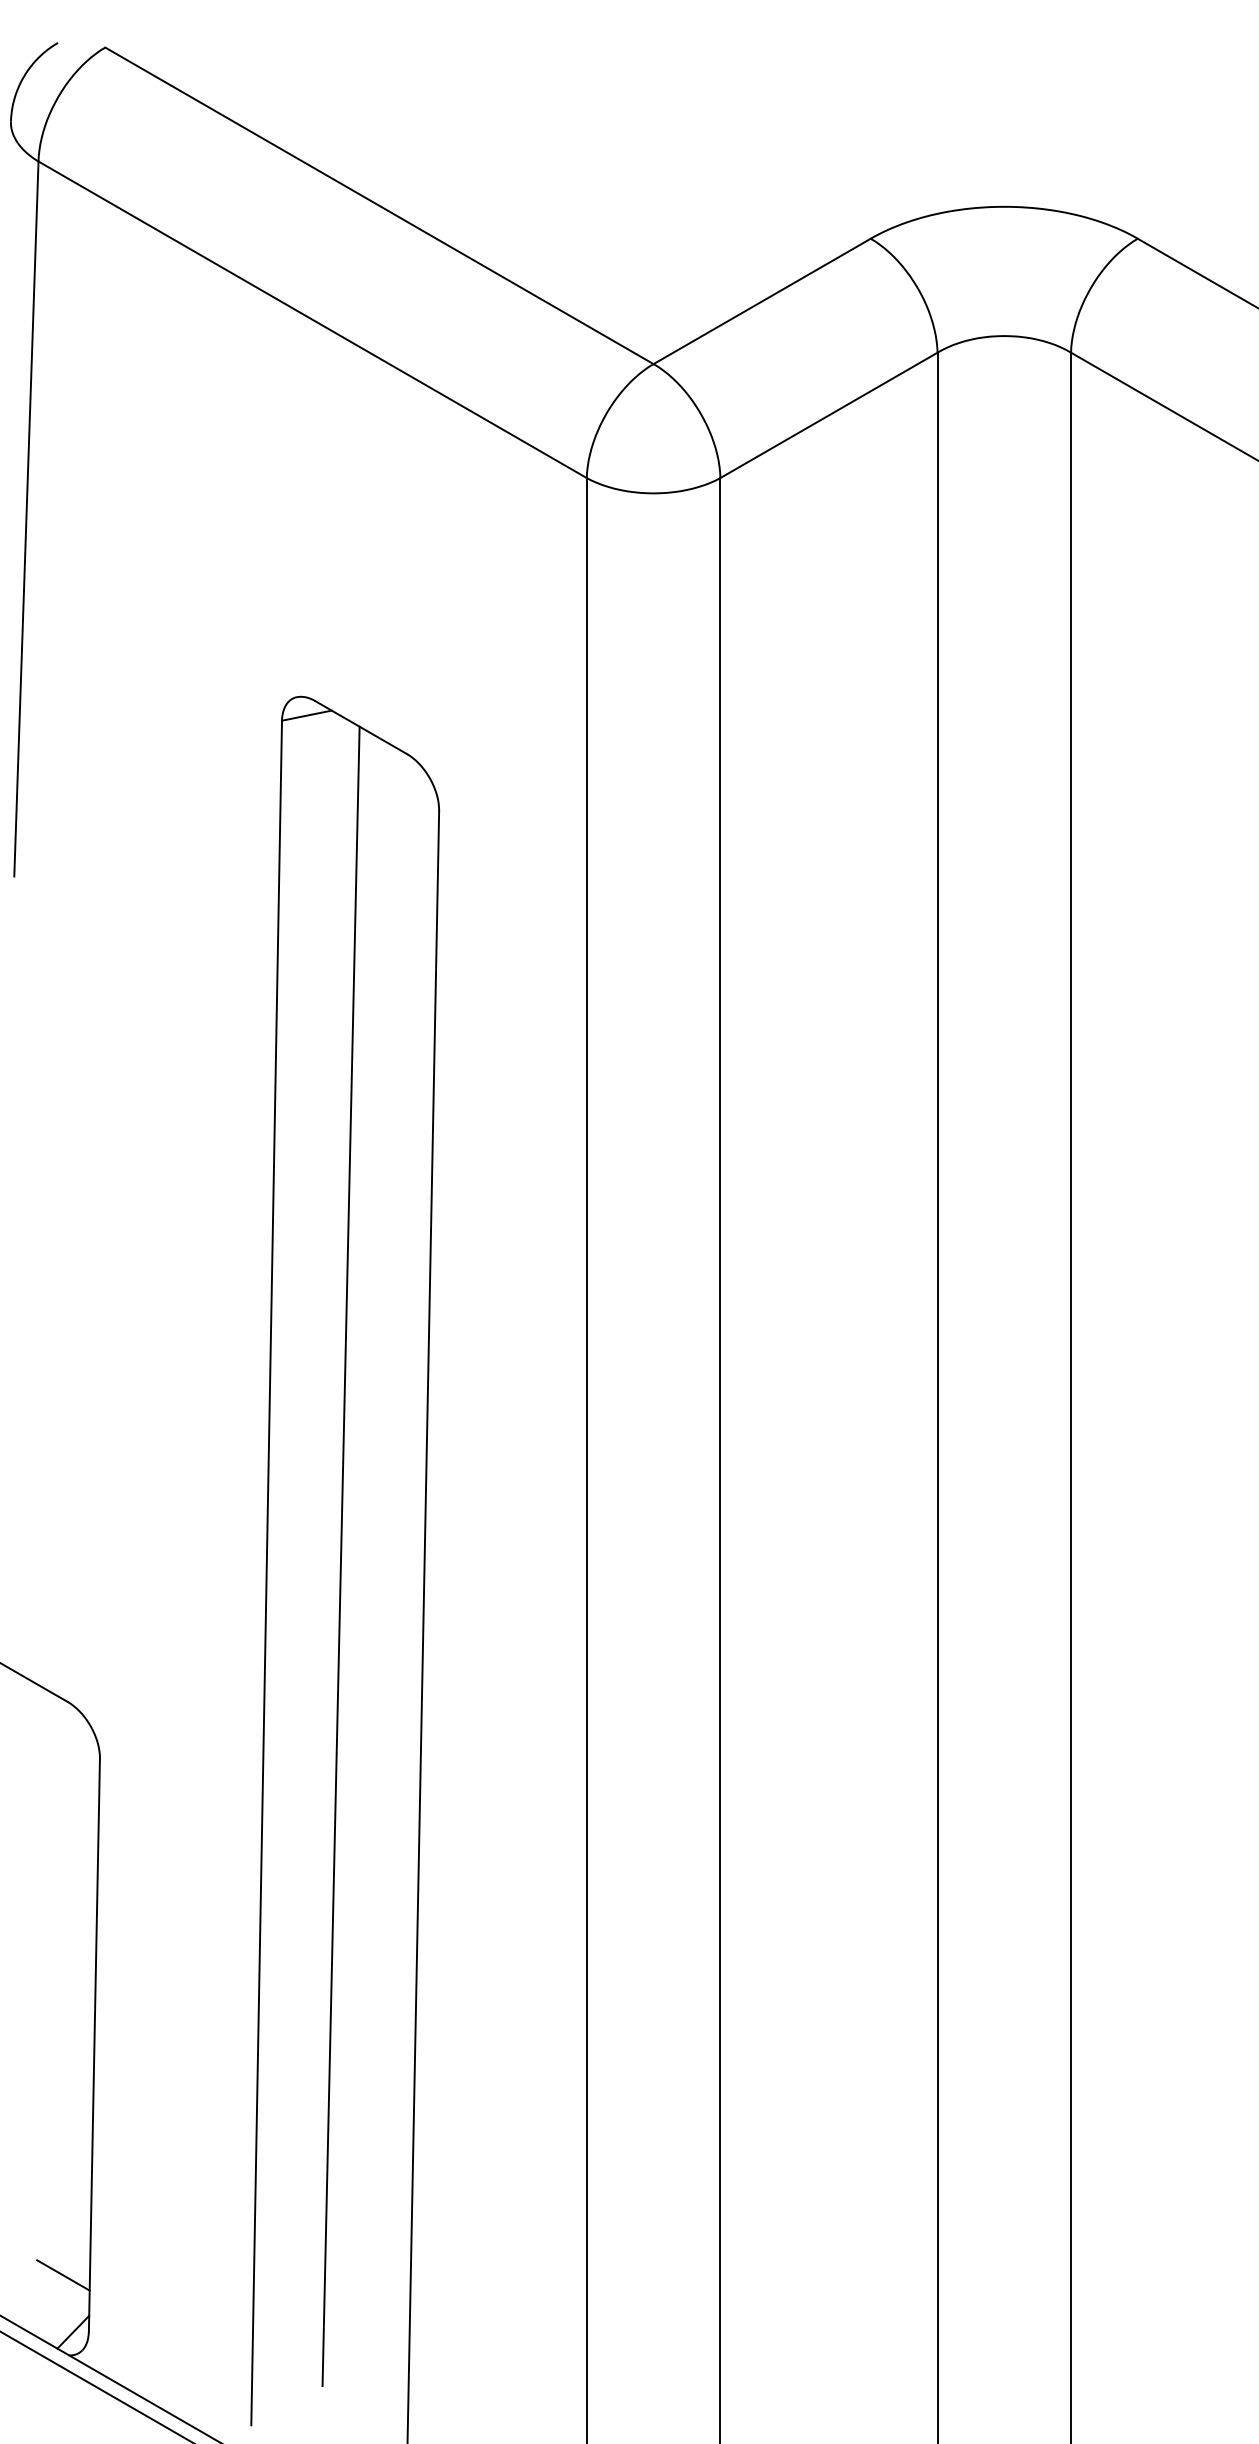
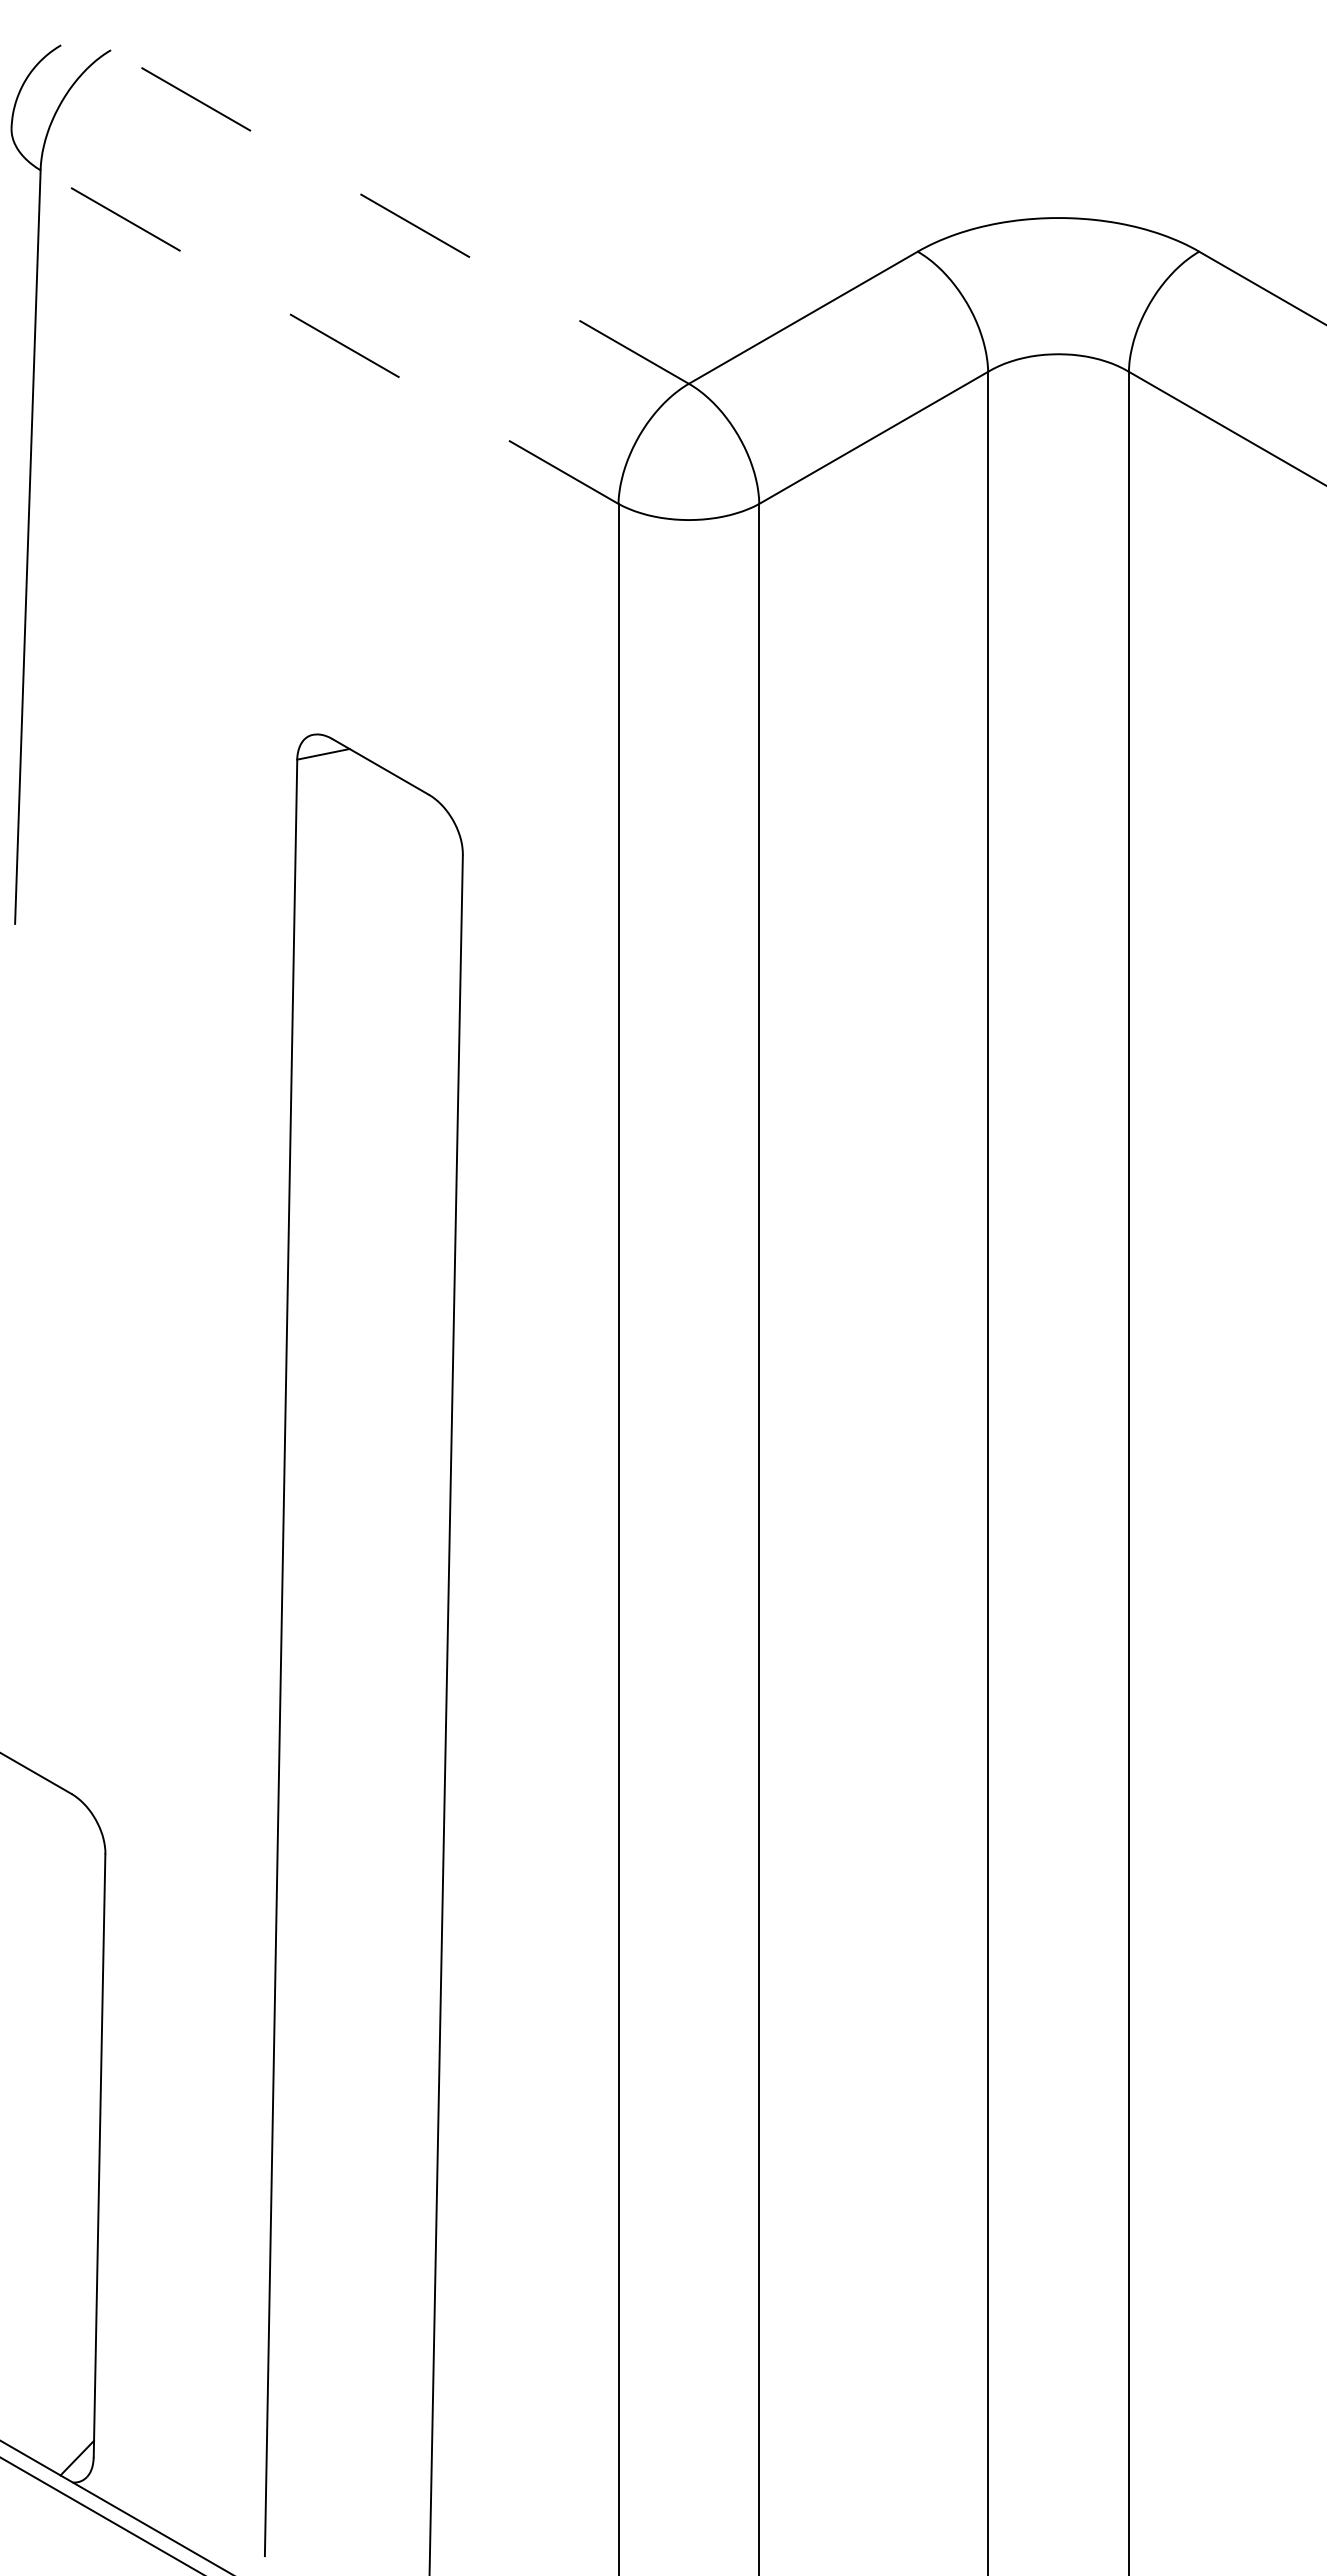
line: (379, 206) -> (399, 217), solid -> dashed
line: (312, 320) -> (329, 337), solid -> dashed
line: (341, 1555) -> (359, 1639), removed
line: (63, 2275) -> (66, 2398), removed

